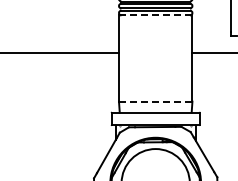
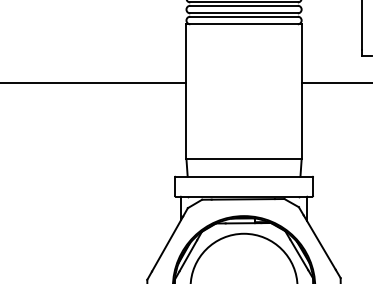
line: (155, 15) -> (243, 24), dashed -> solid
line: (155, 101) -> (243, 159), dashed -> solid

